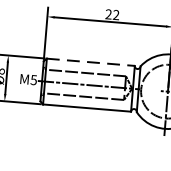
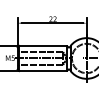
line: (91, 61) -> (43, 45), dashed -> solid

